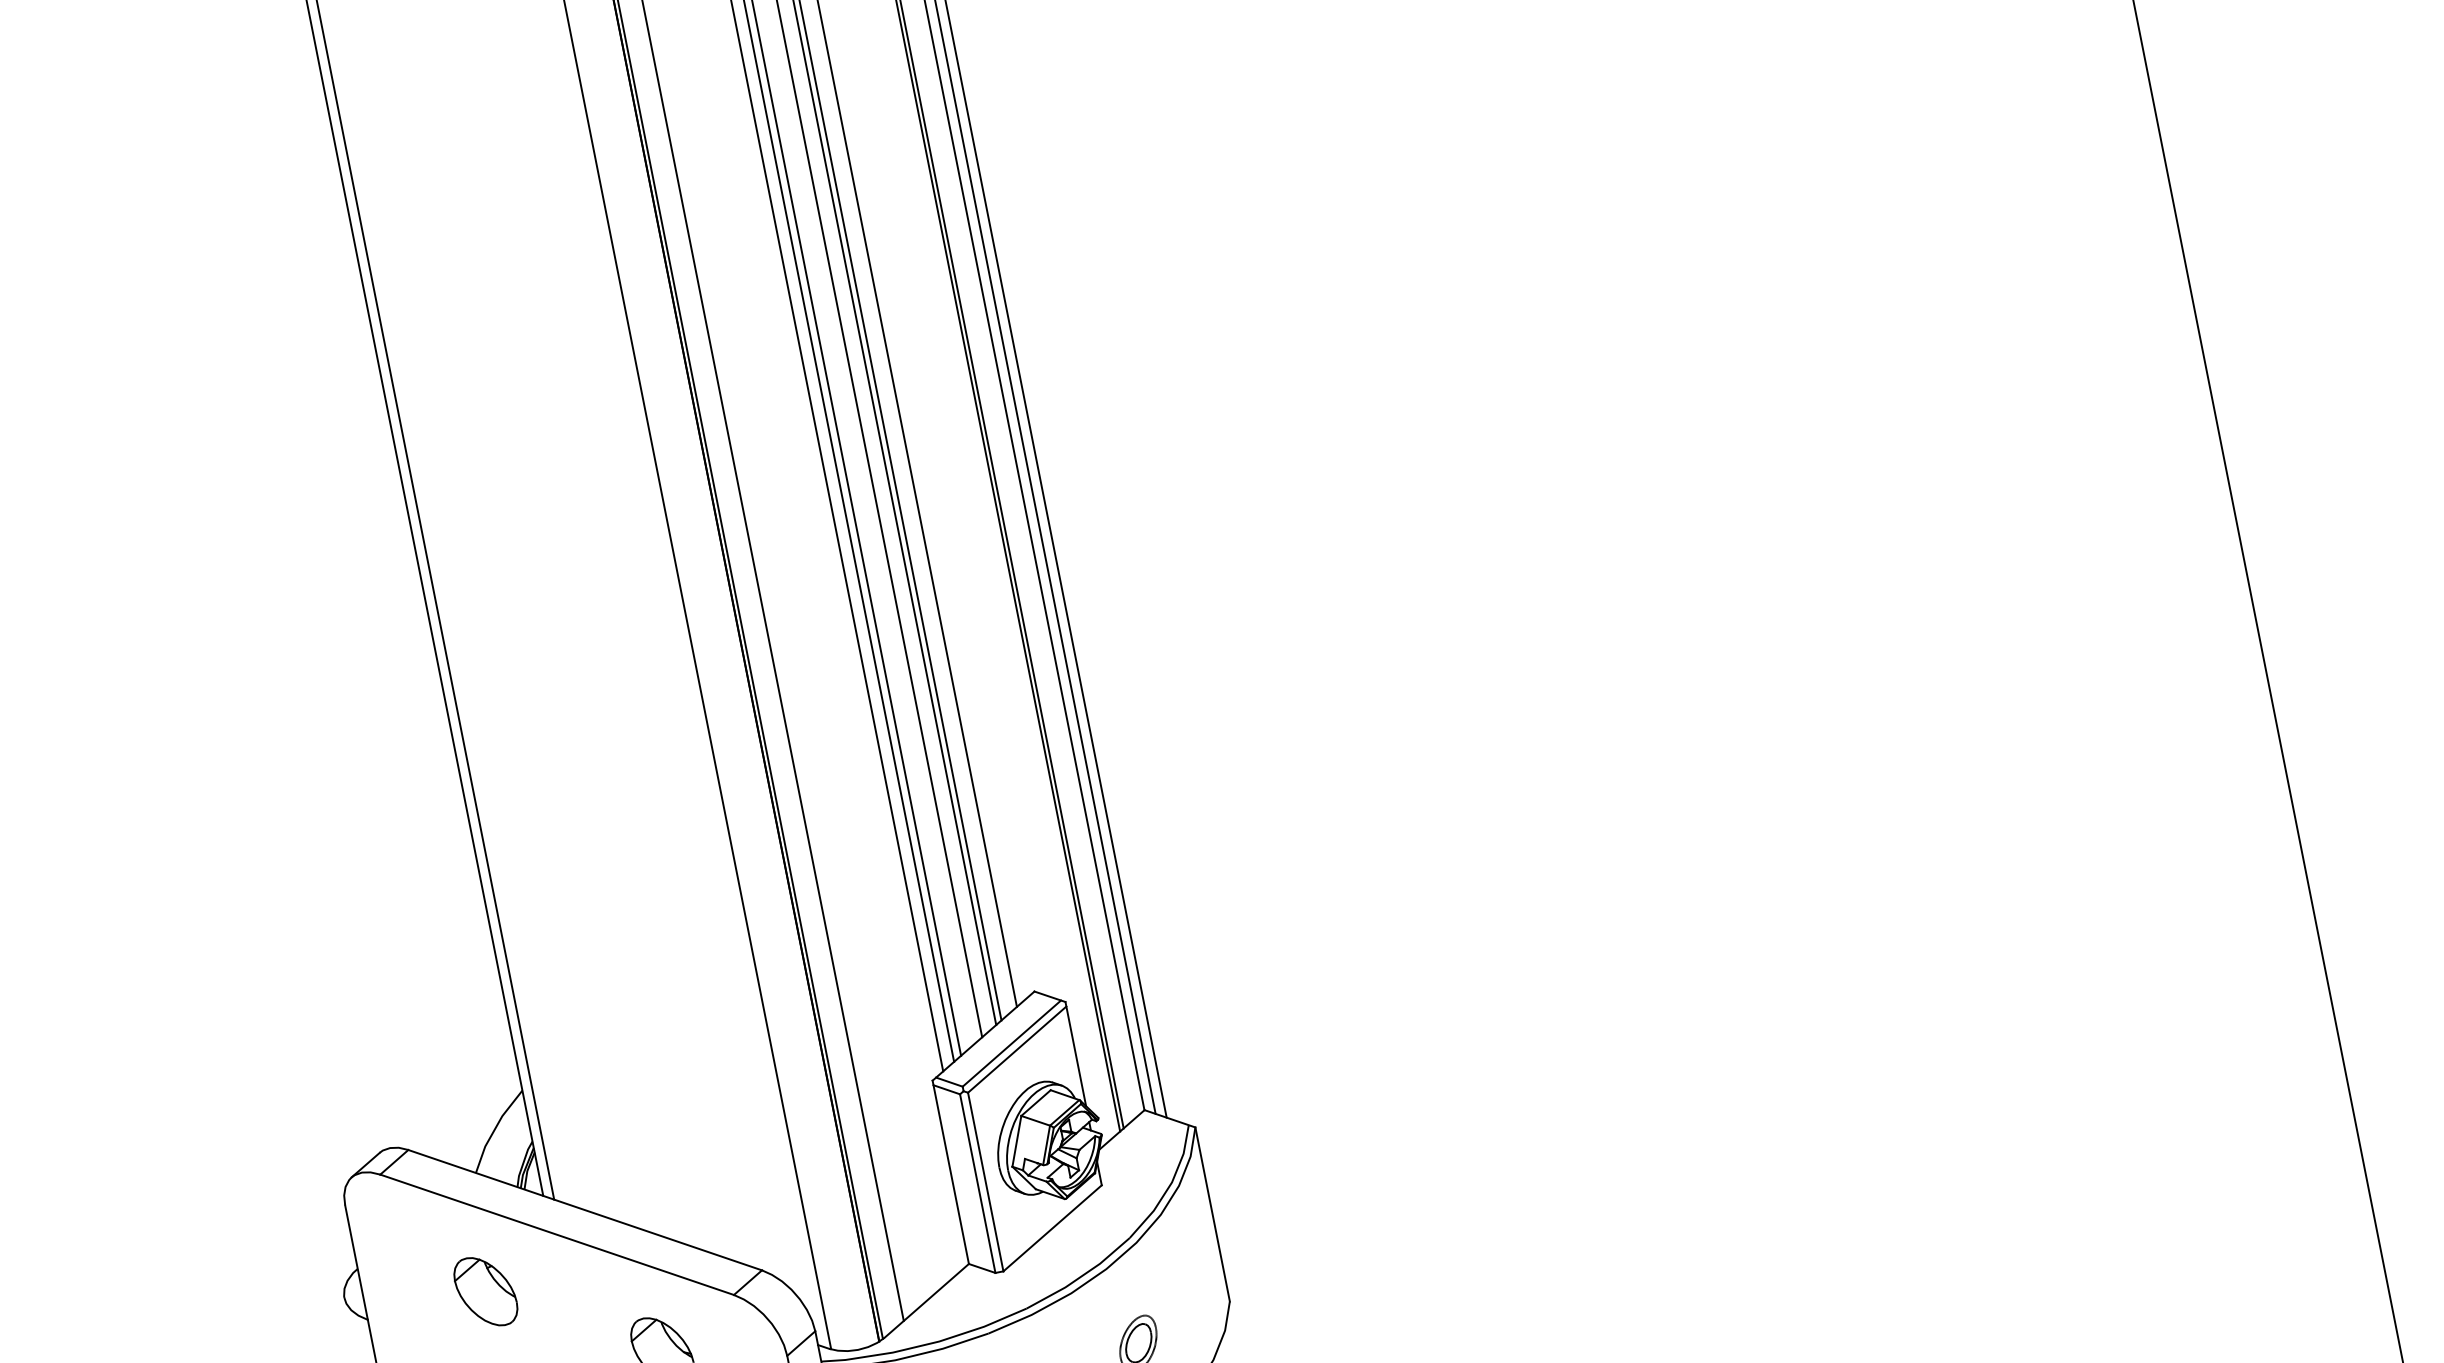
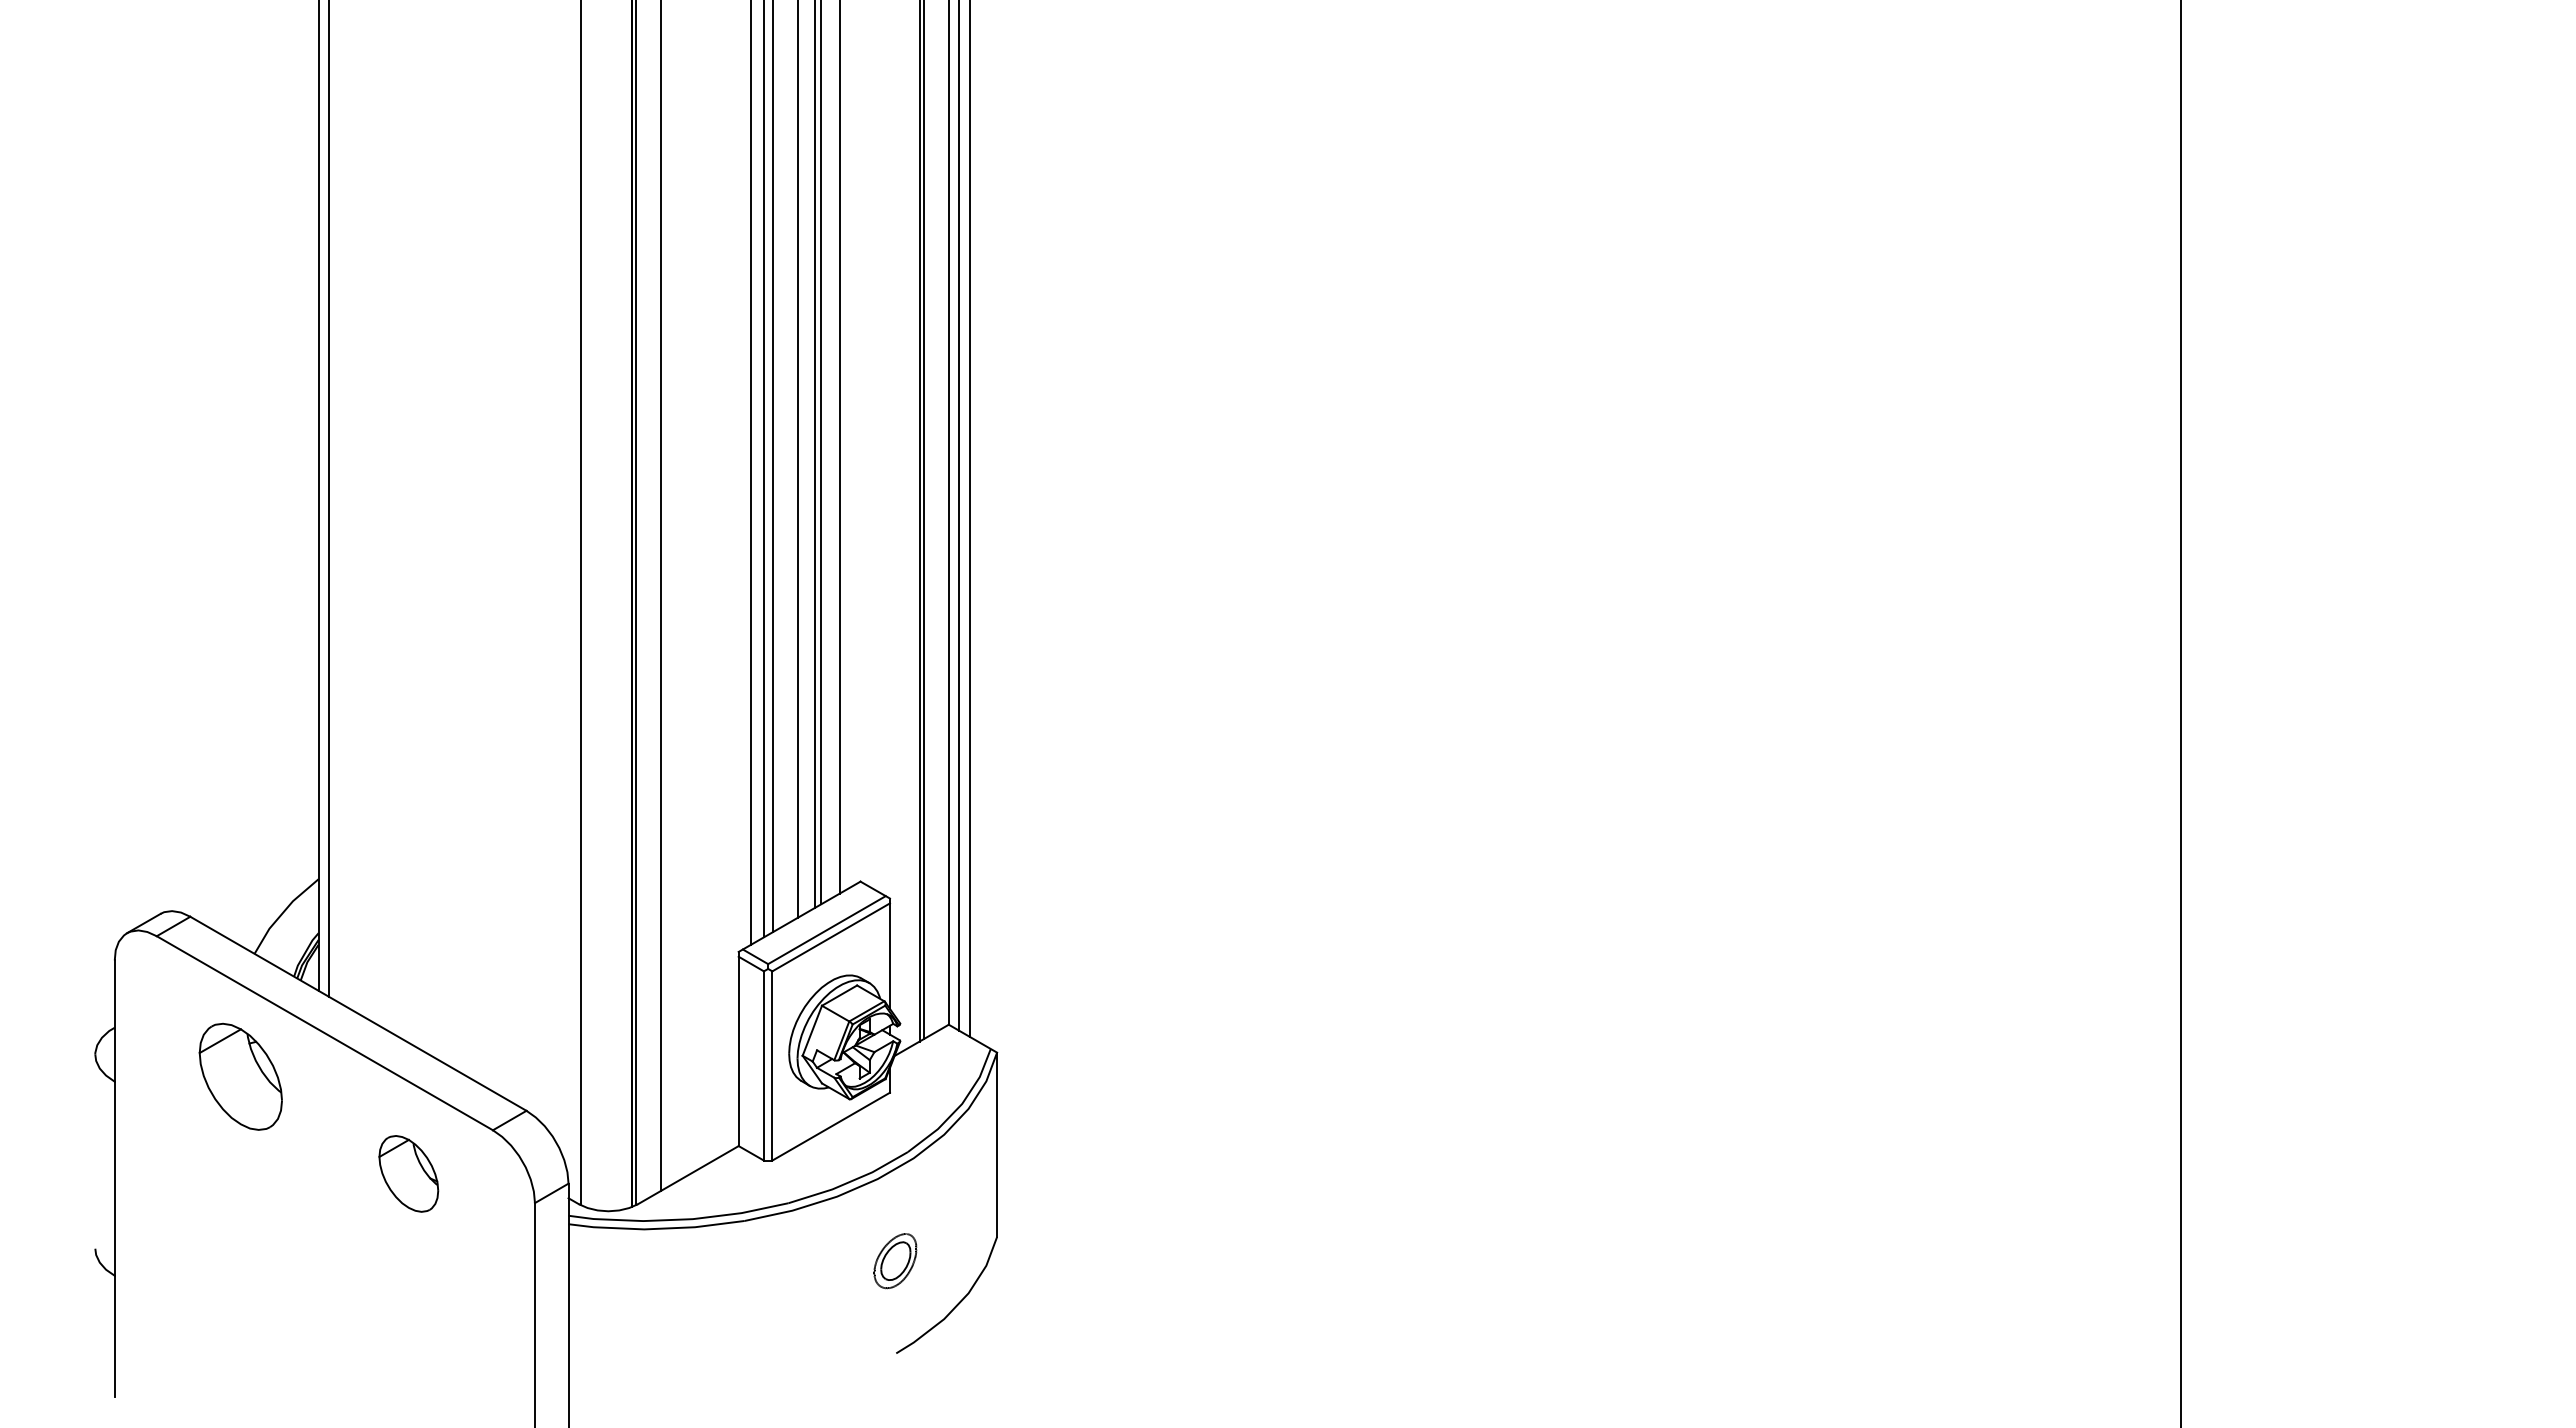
part: (485, 1291) -> (240, 1076), size x1.4

